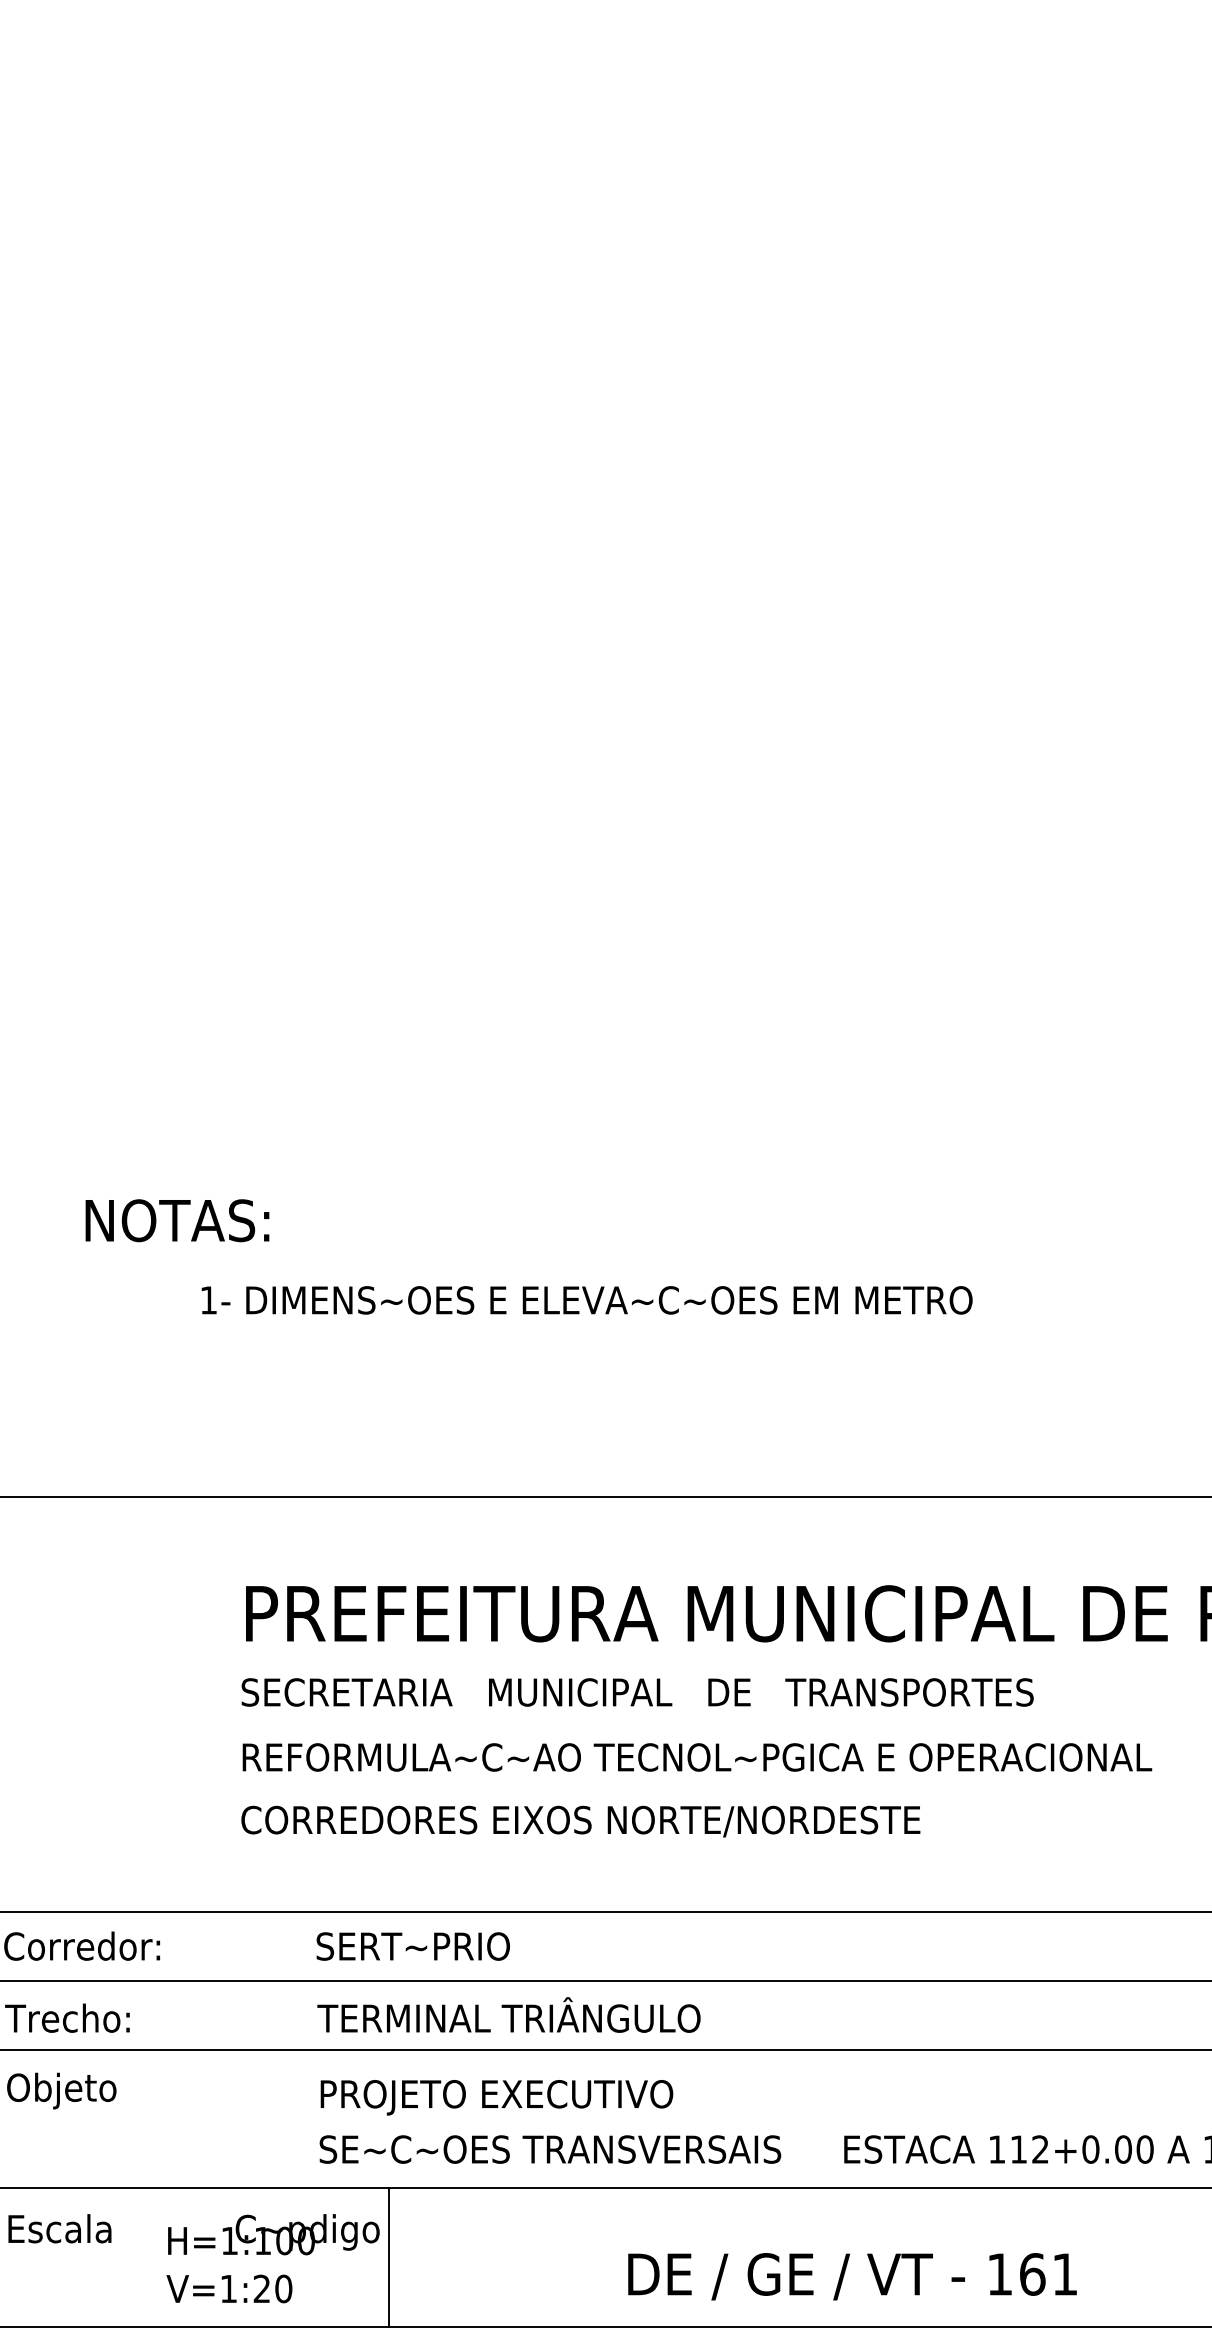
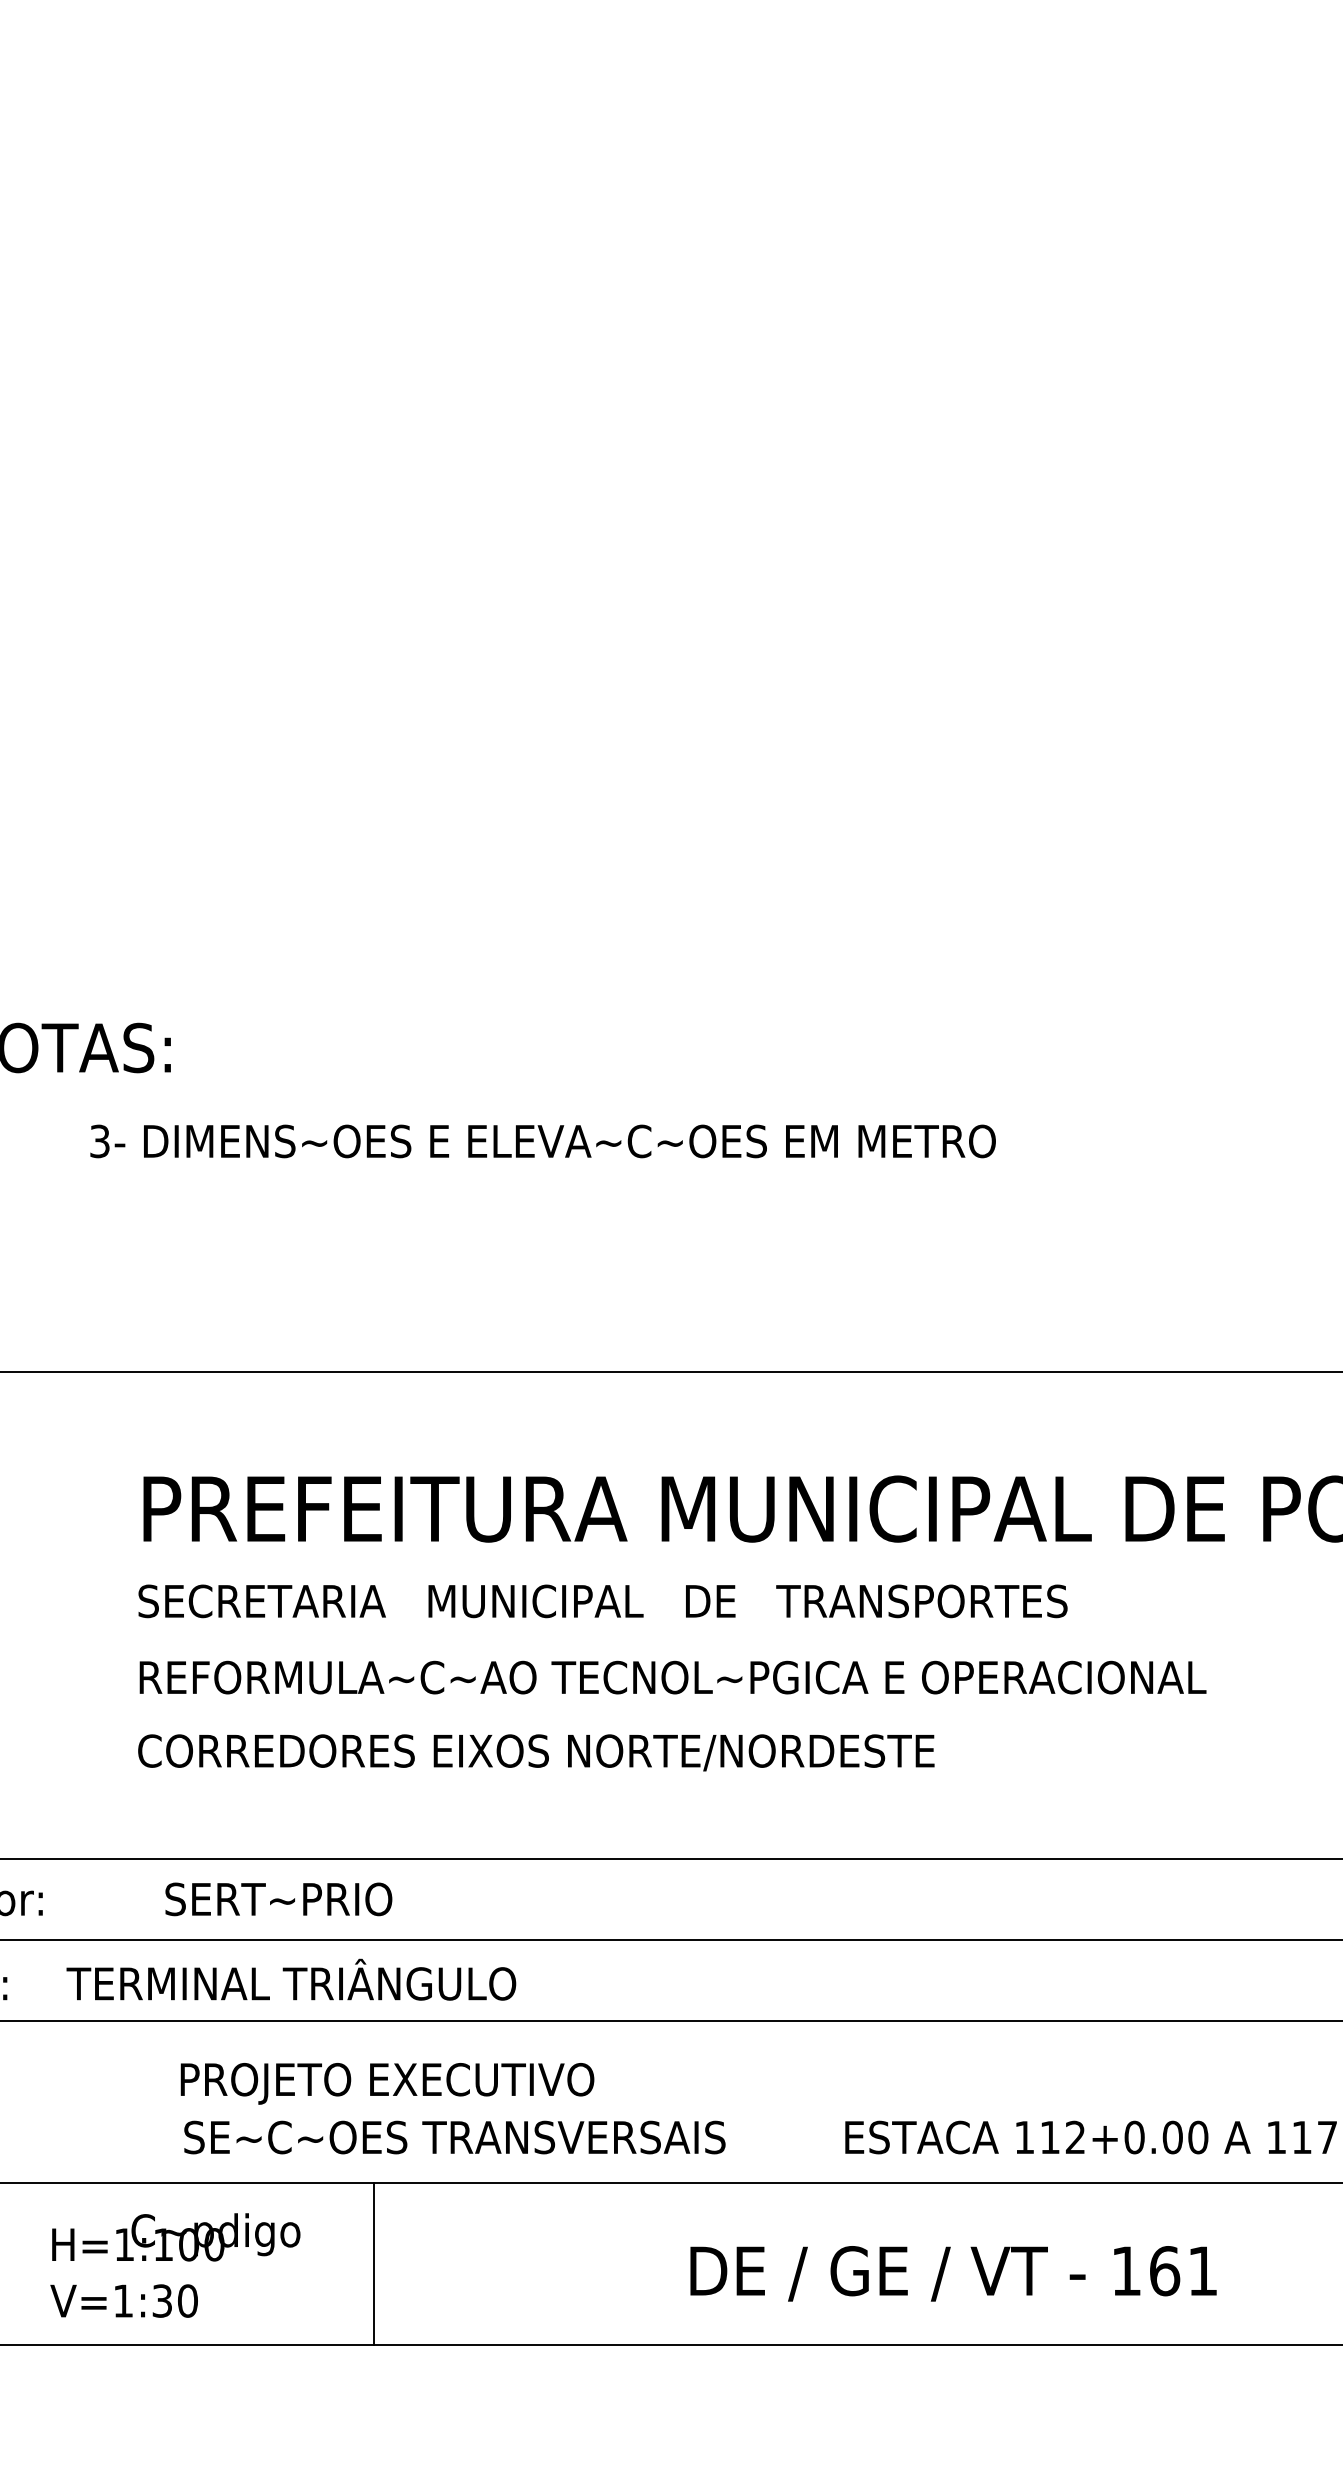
text: (208, 1300) -> (99, 1141), 1- -> 3-
text: (412, 1946) -> (277, 1899), moved
text: (508, 2014) -> (290, 1979), moved
text: (496, 2097) -> (386, 2083), moved
text: (550, 2149) -> (455, 2137), moved
line: (389, 2257) -> (374, 2264), moved
text: (852, 2276) -> (953, 2273), moved
text: (261, 2289) -> (161, 2301), V=1:20 -> V=1:30

